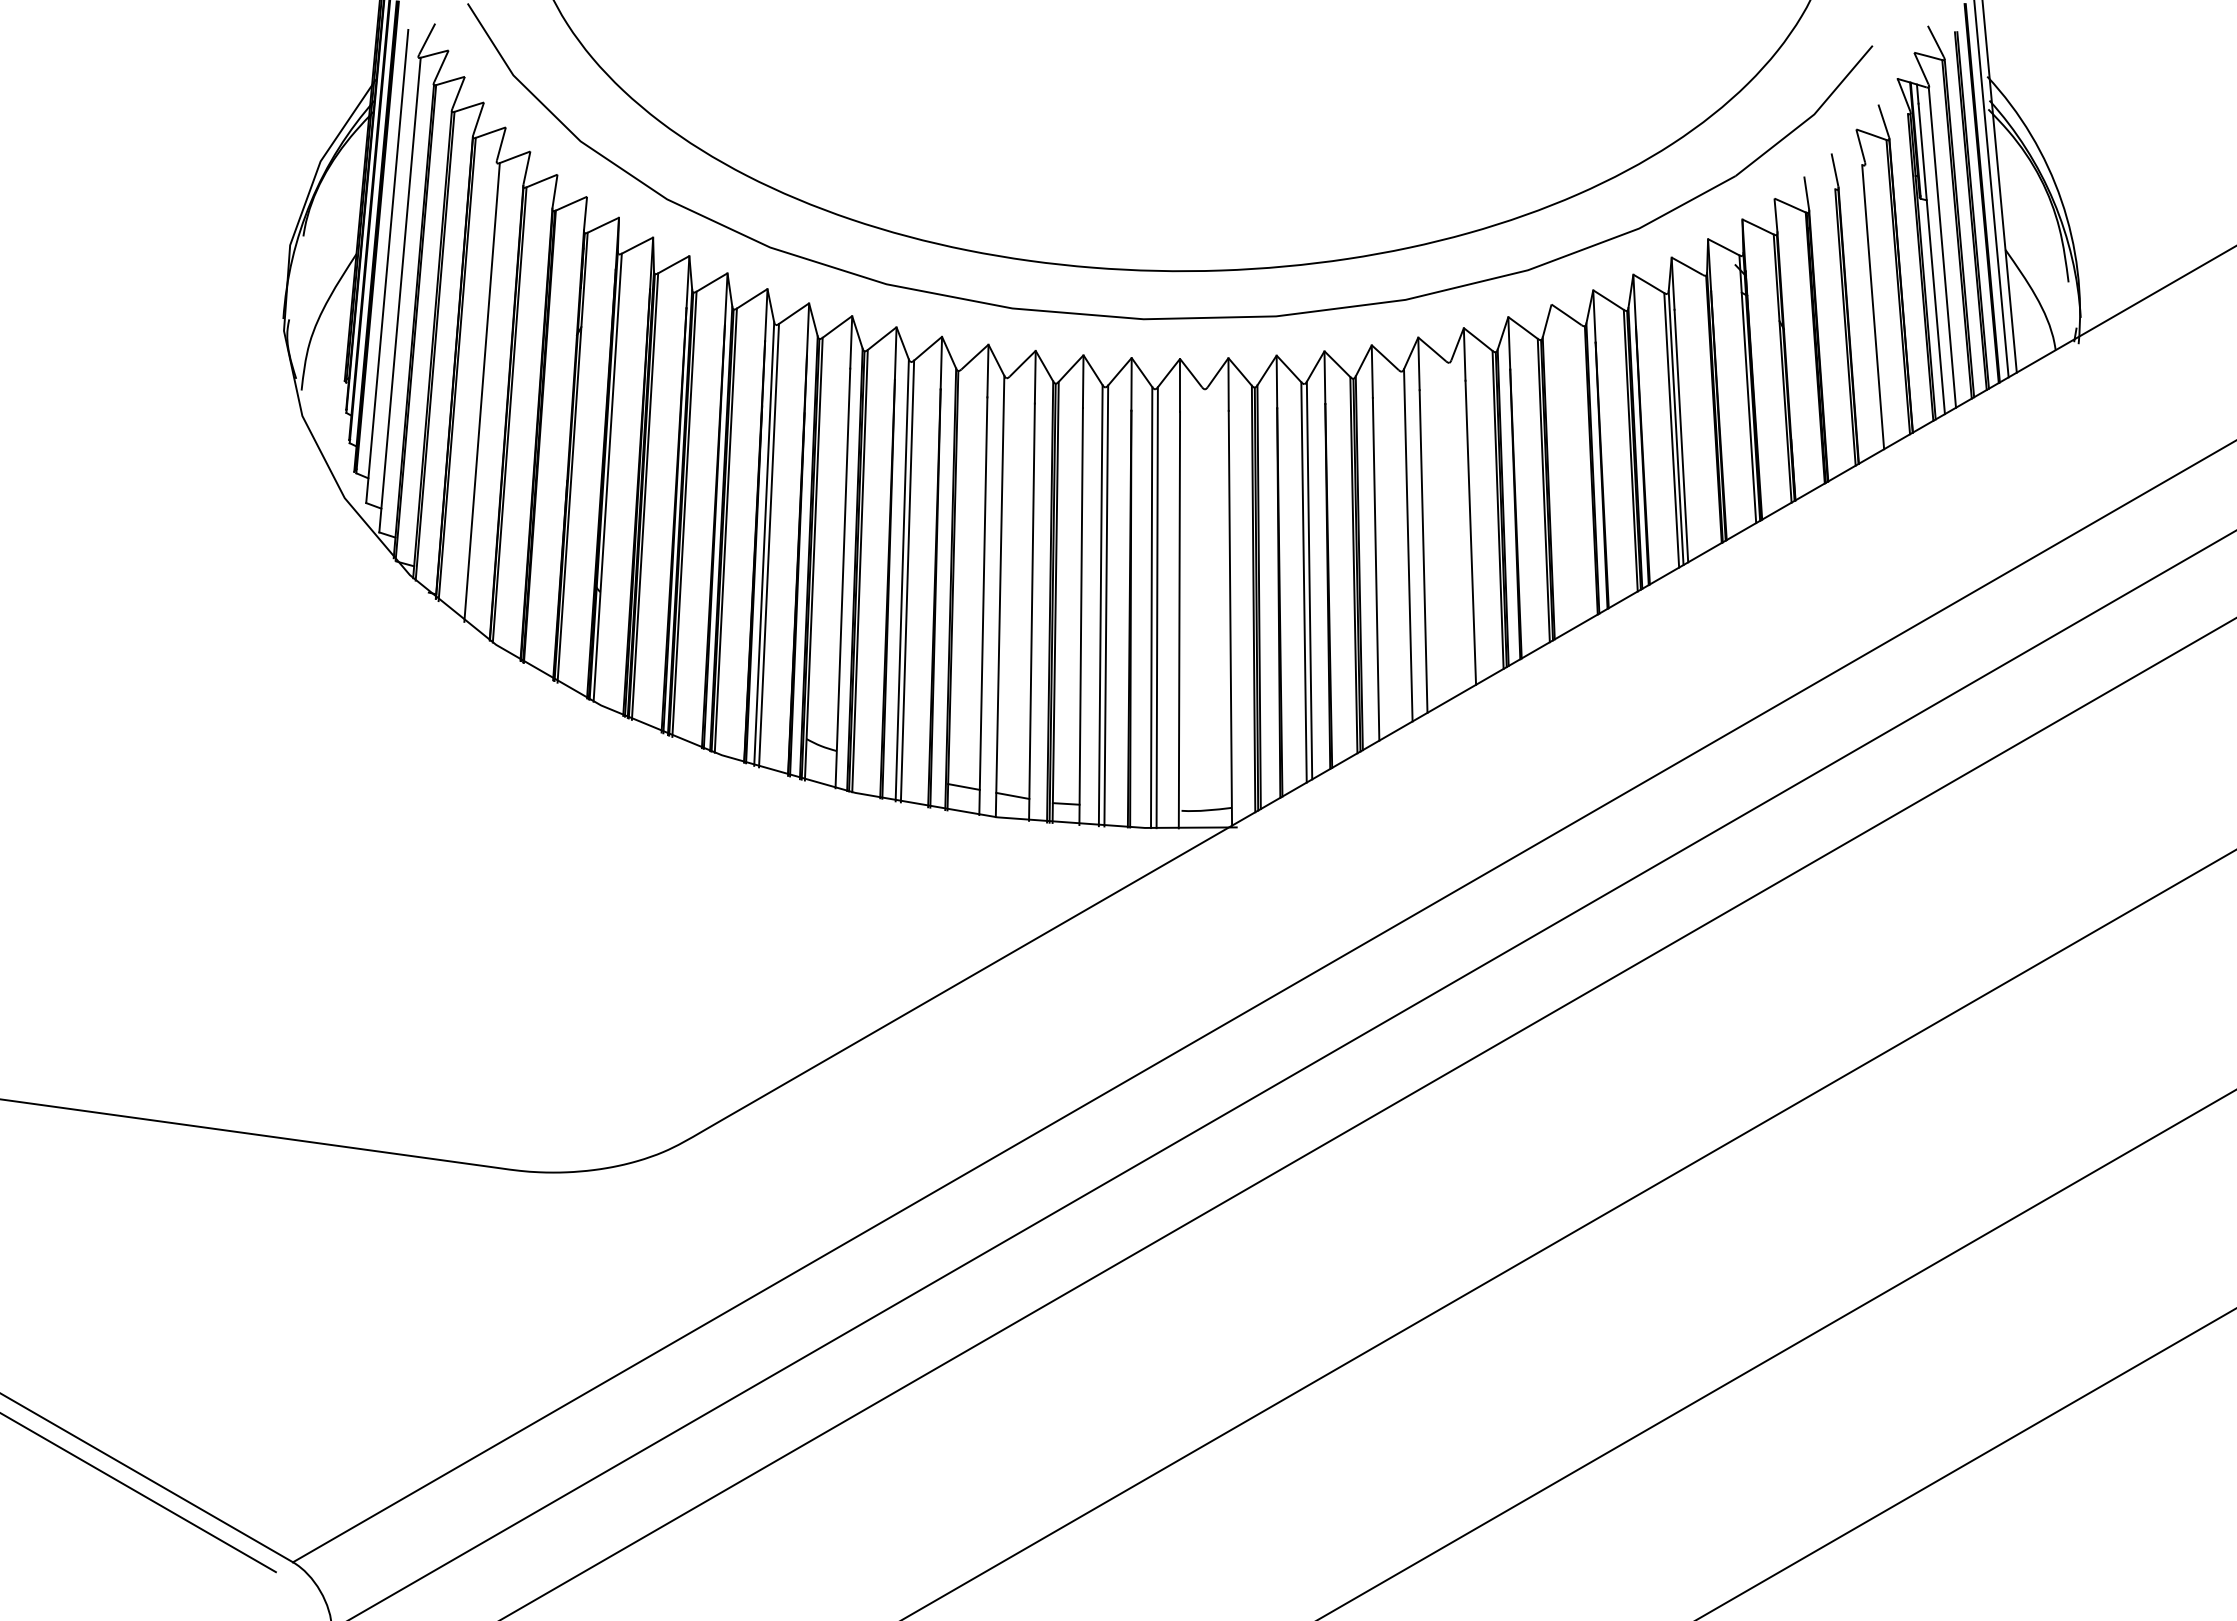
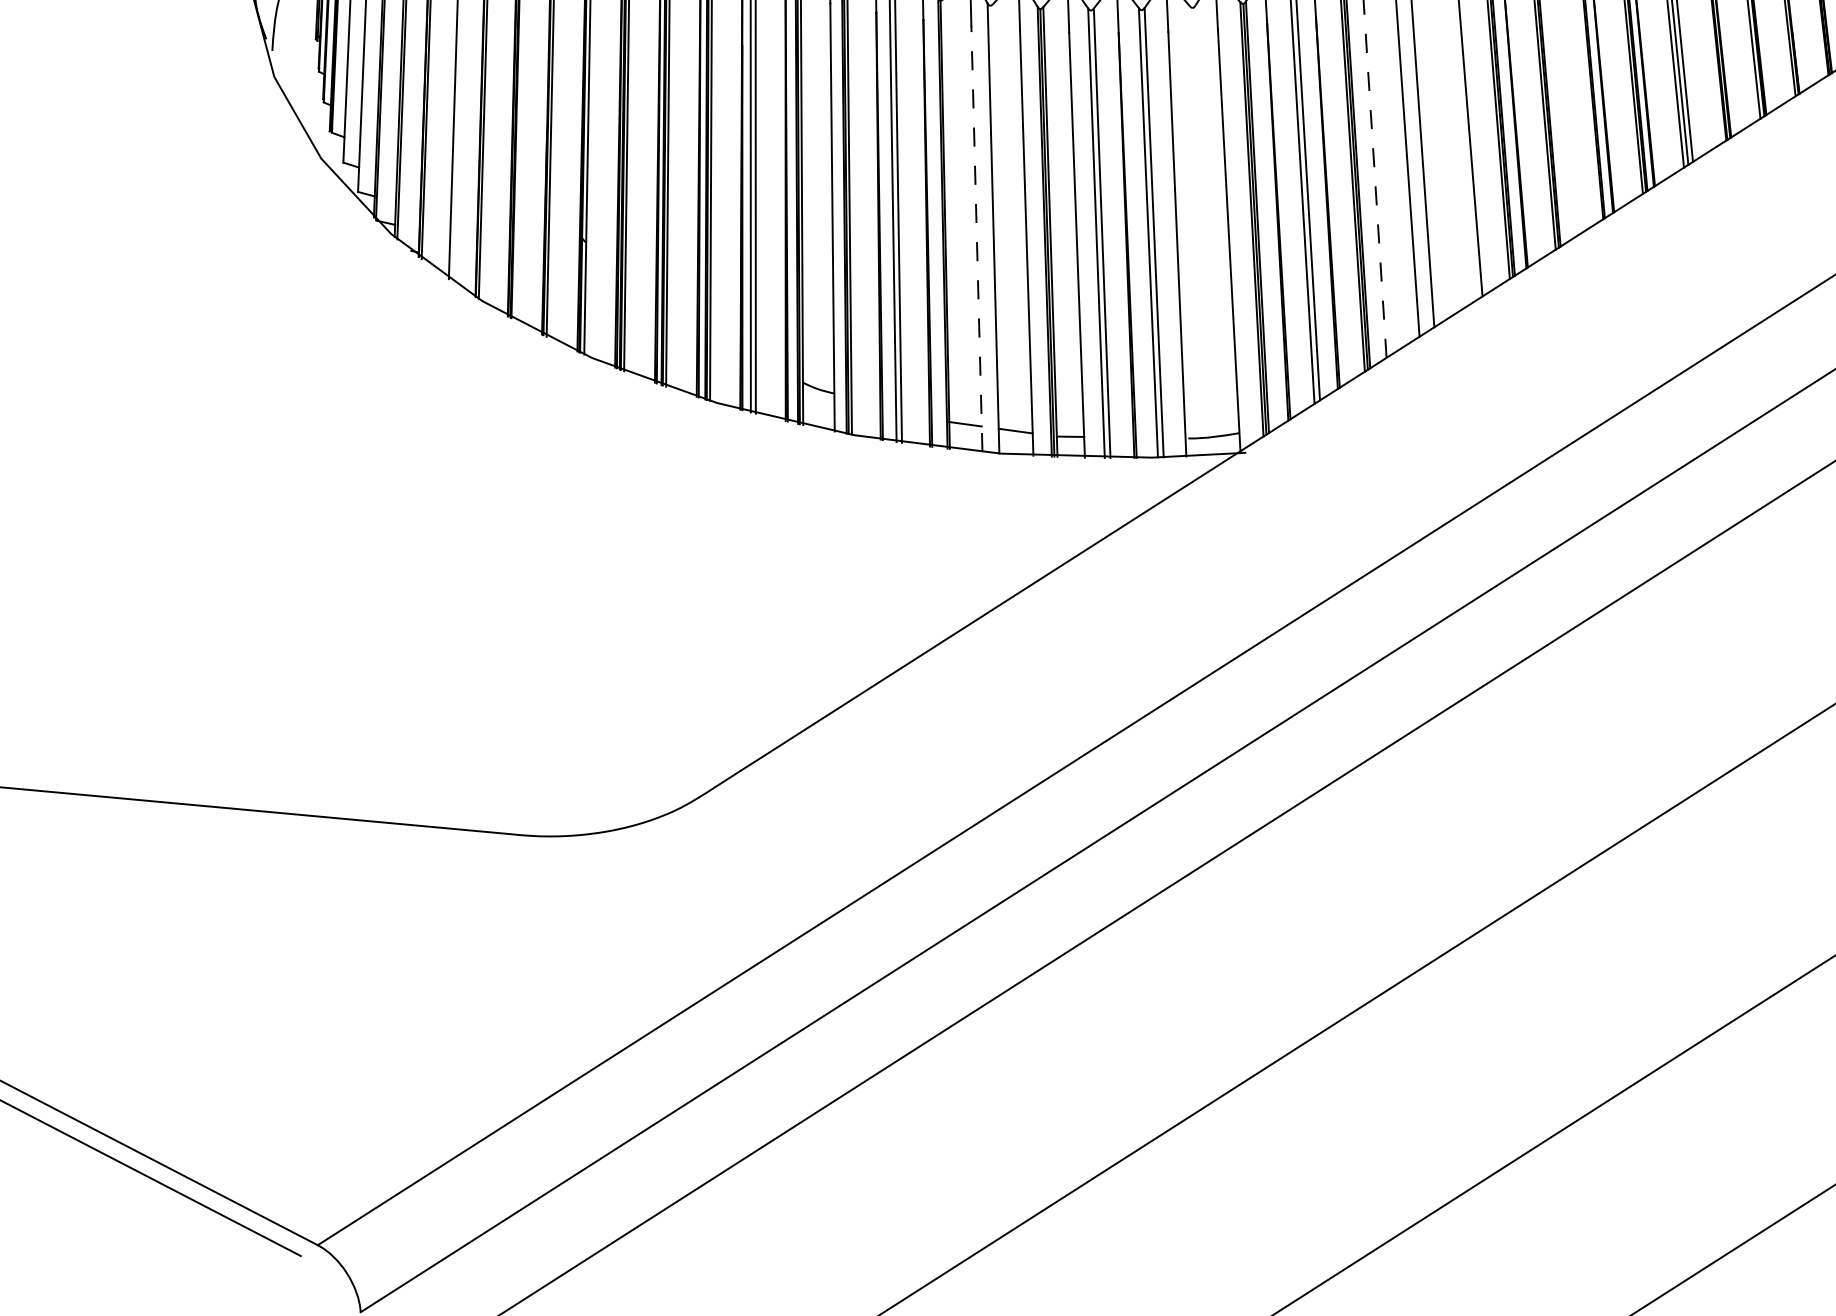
line: (1376, 568) -> (1375, 182), solid -> dashed
line: (983, 606) -> (977, 239), solid -> dashed

